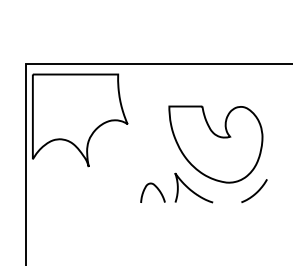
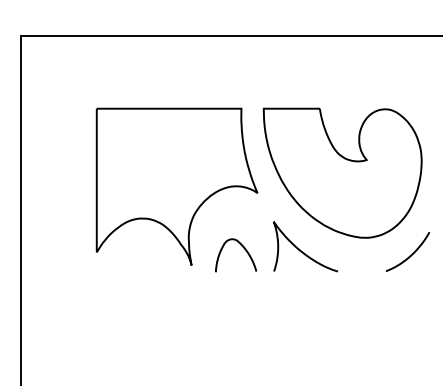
part: (80, 120) -> (177, 186), moved

